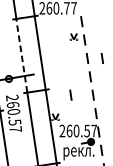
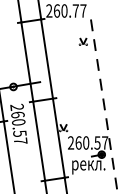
line: (22, 55) -> (27, 61), dashed -> solid
line: (101, 58) -> (113, 64), removed
line: (70, 95) -> (79, 104), removed

